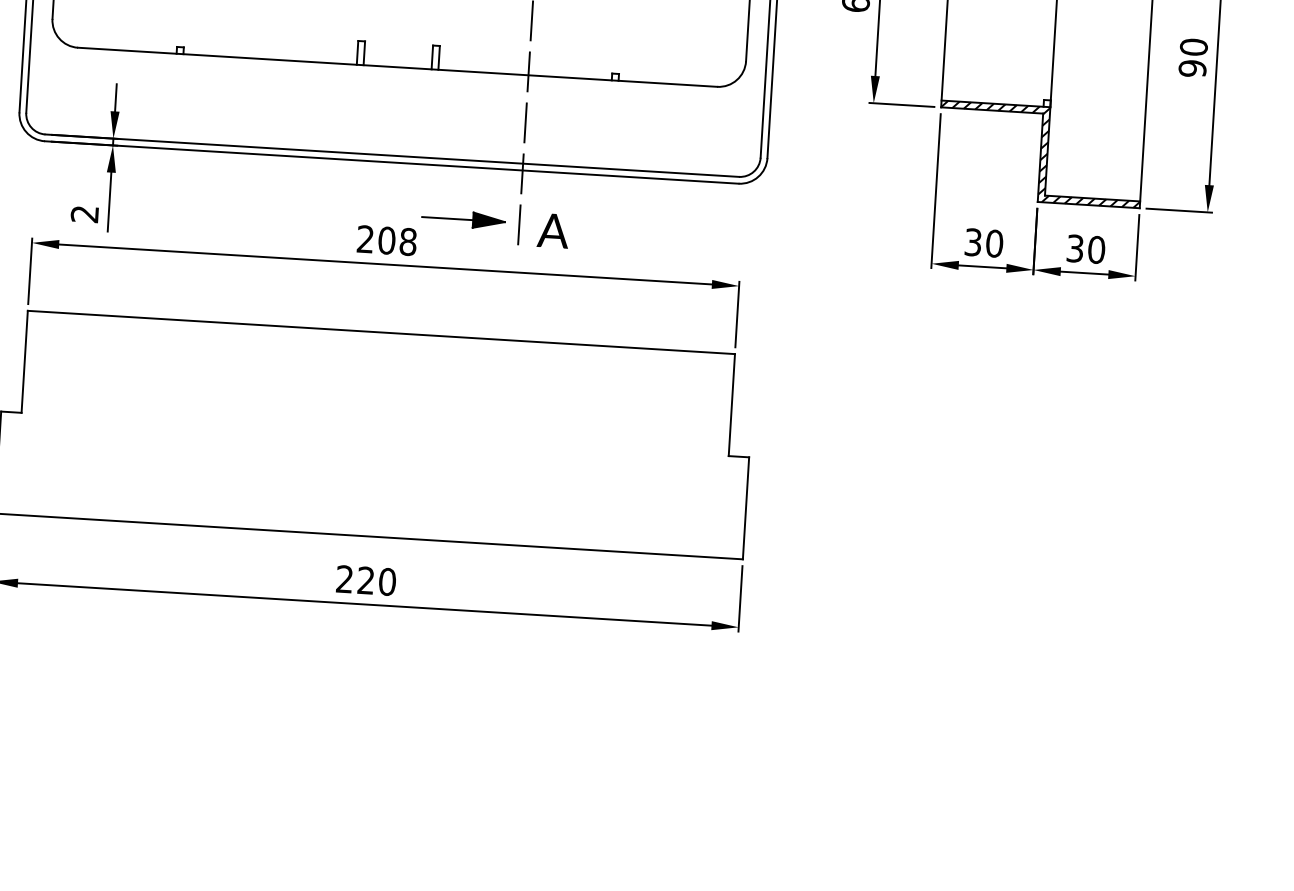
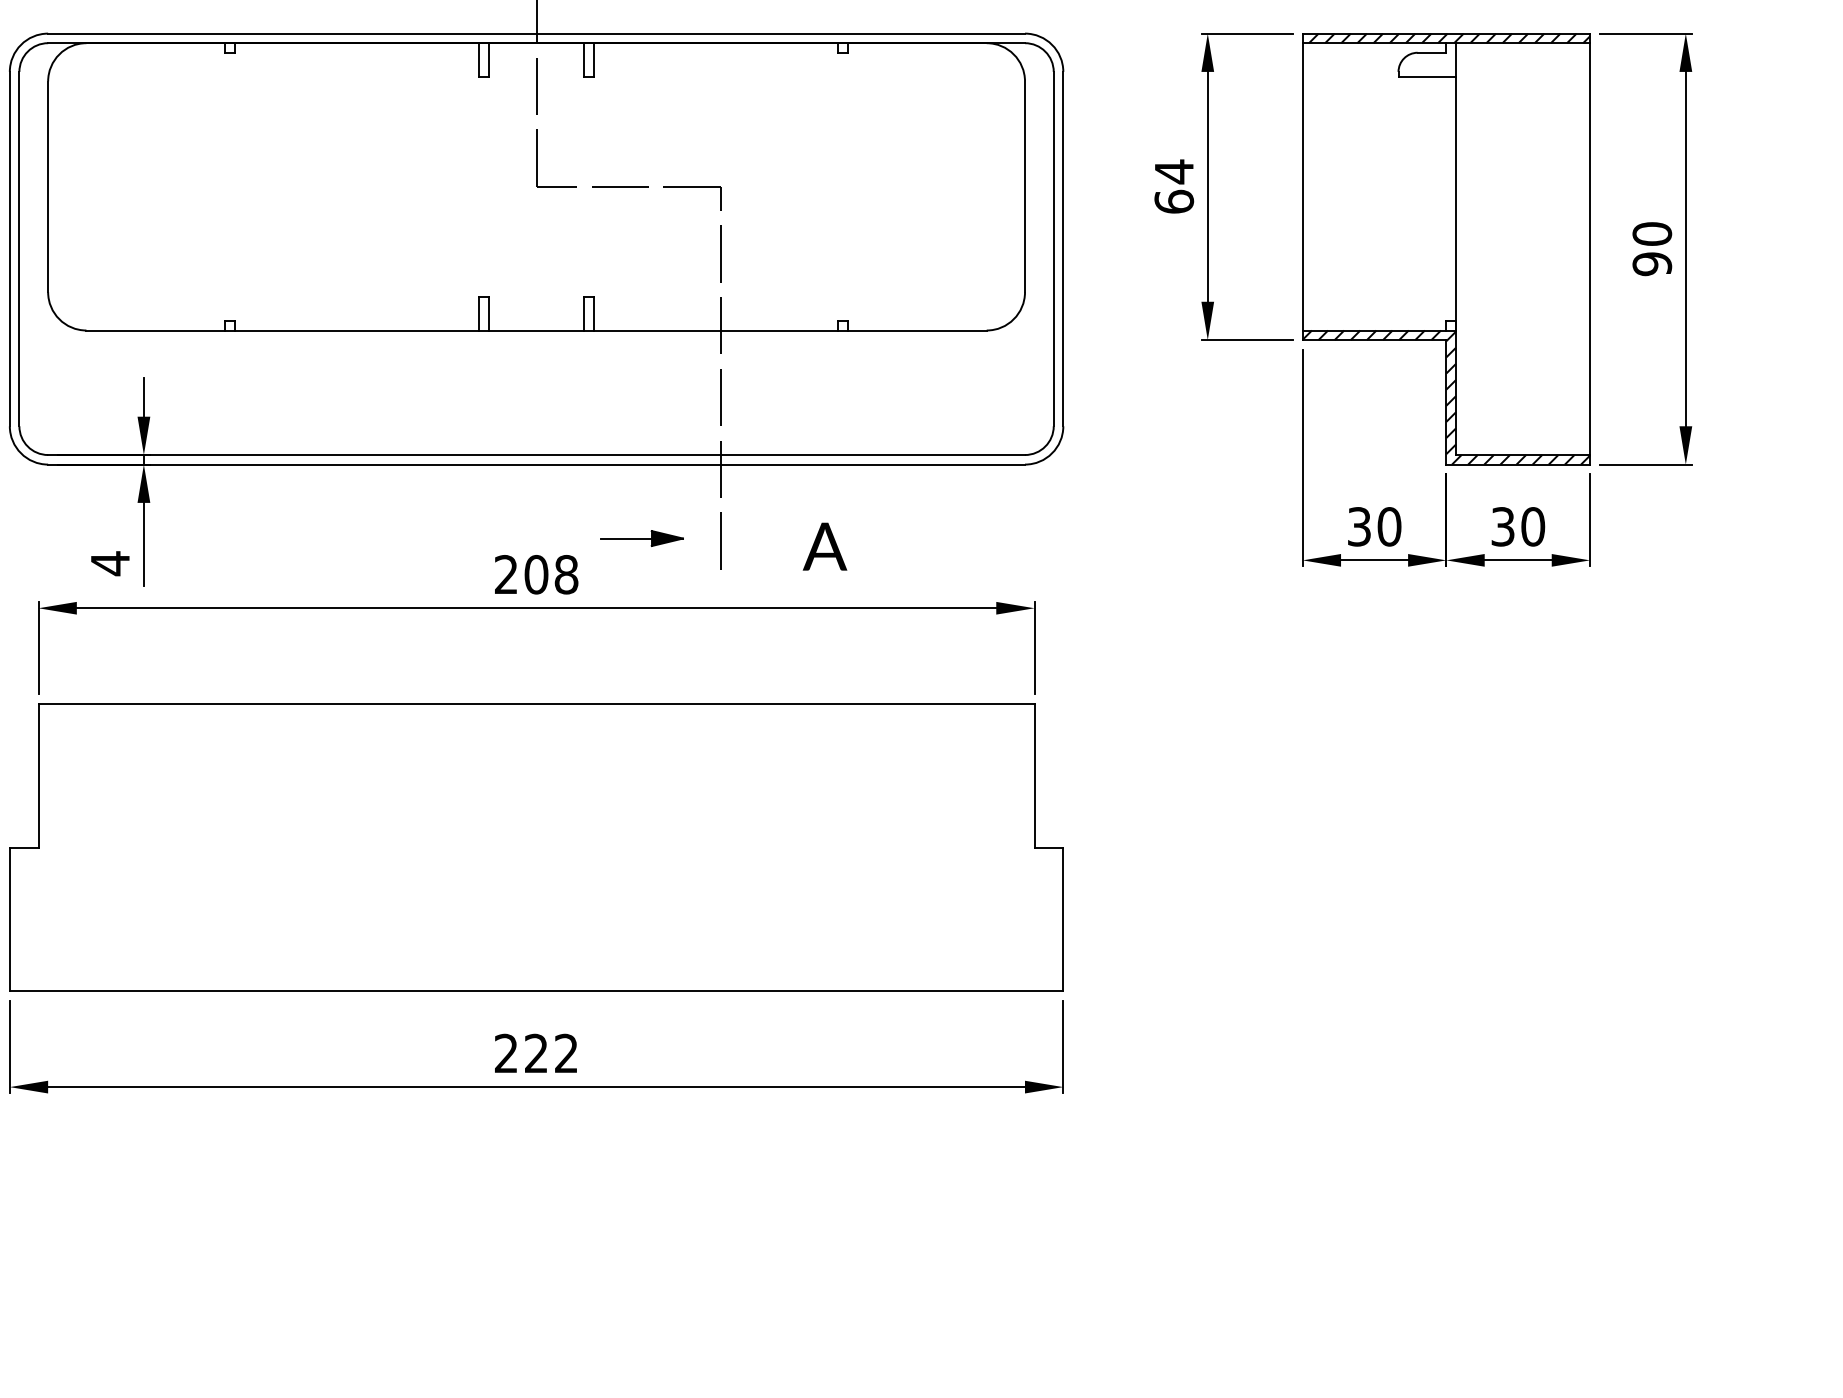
text: (84, 214) -> (109, 563), 2 -> 4
part: (463, 219) -> (642, 538), size x0.7
text: (552, 230) -> (824, 546), moved
text: (387, 581) -> (566, 1053), 220 -> 222

